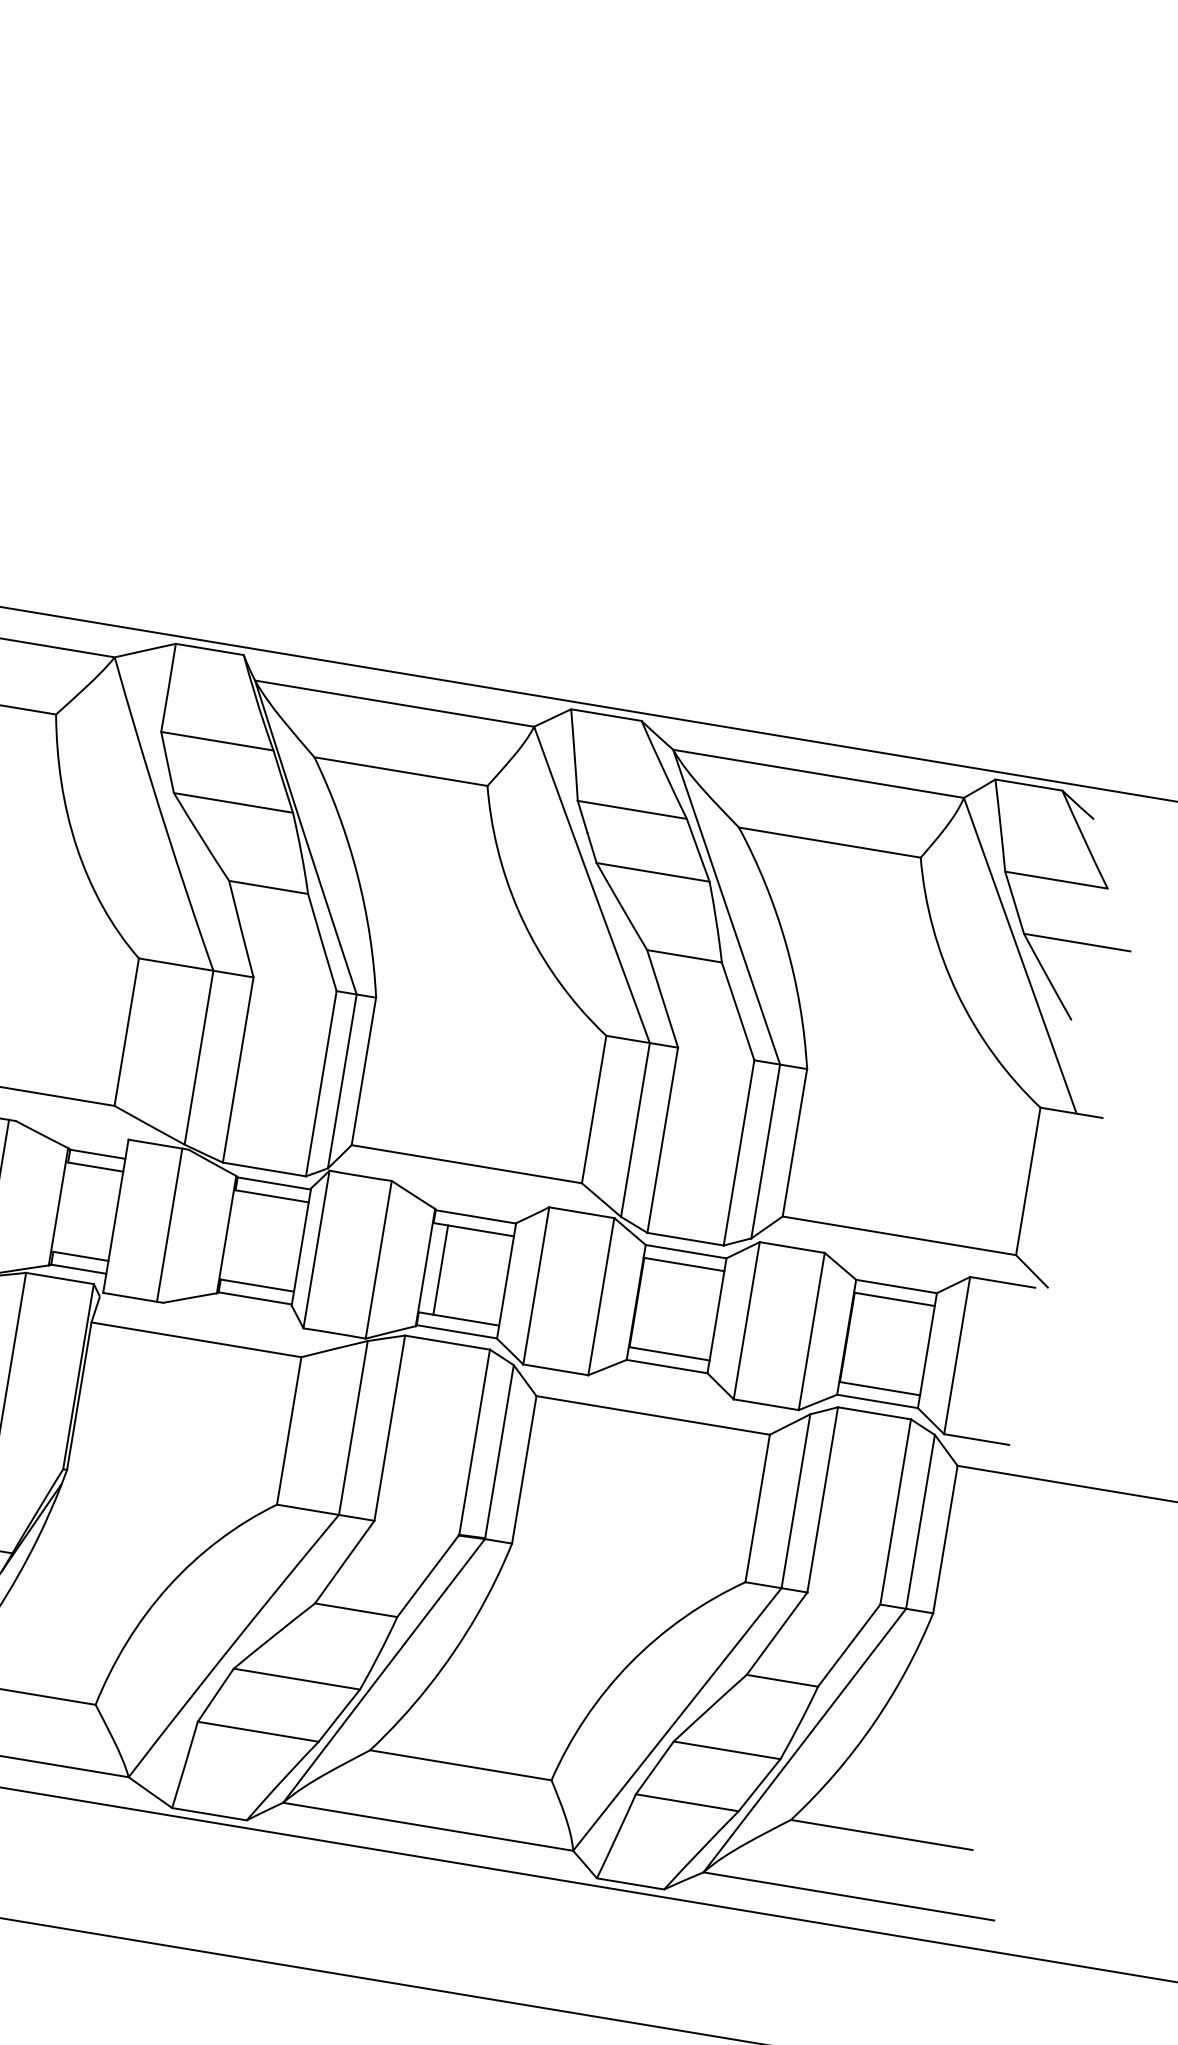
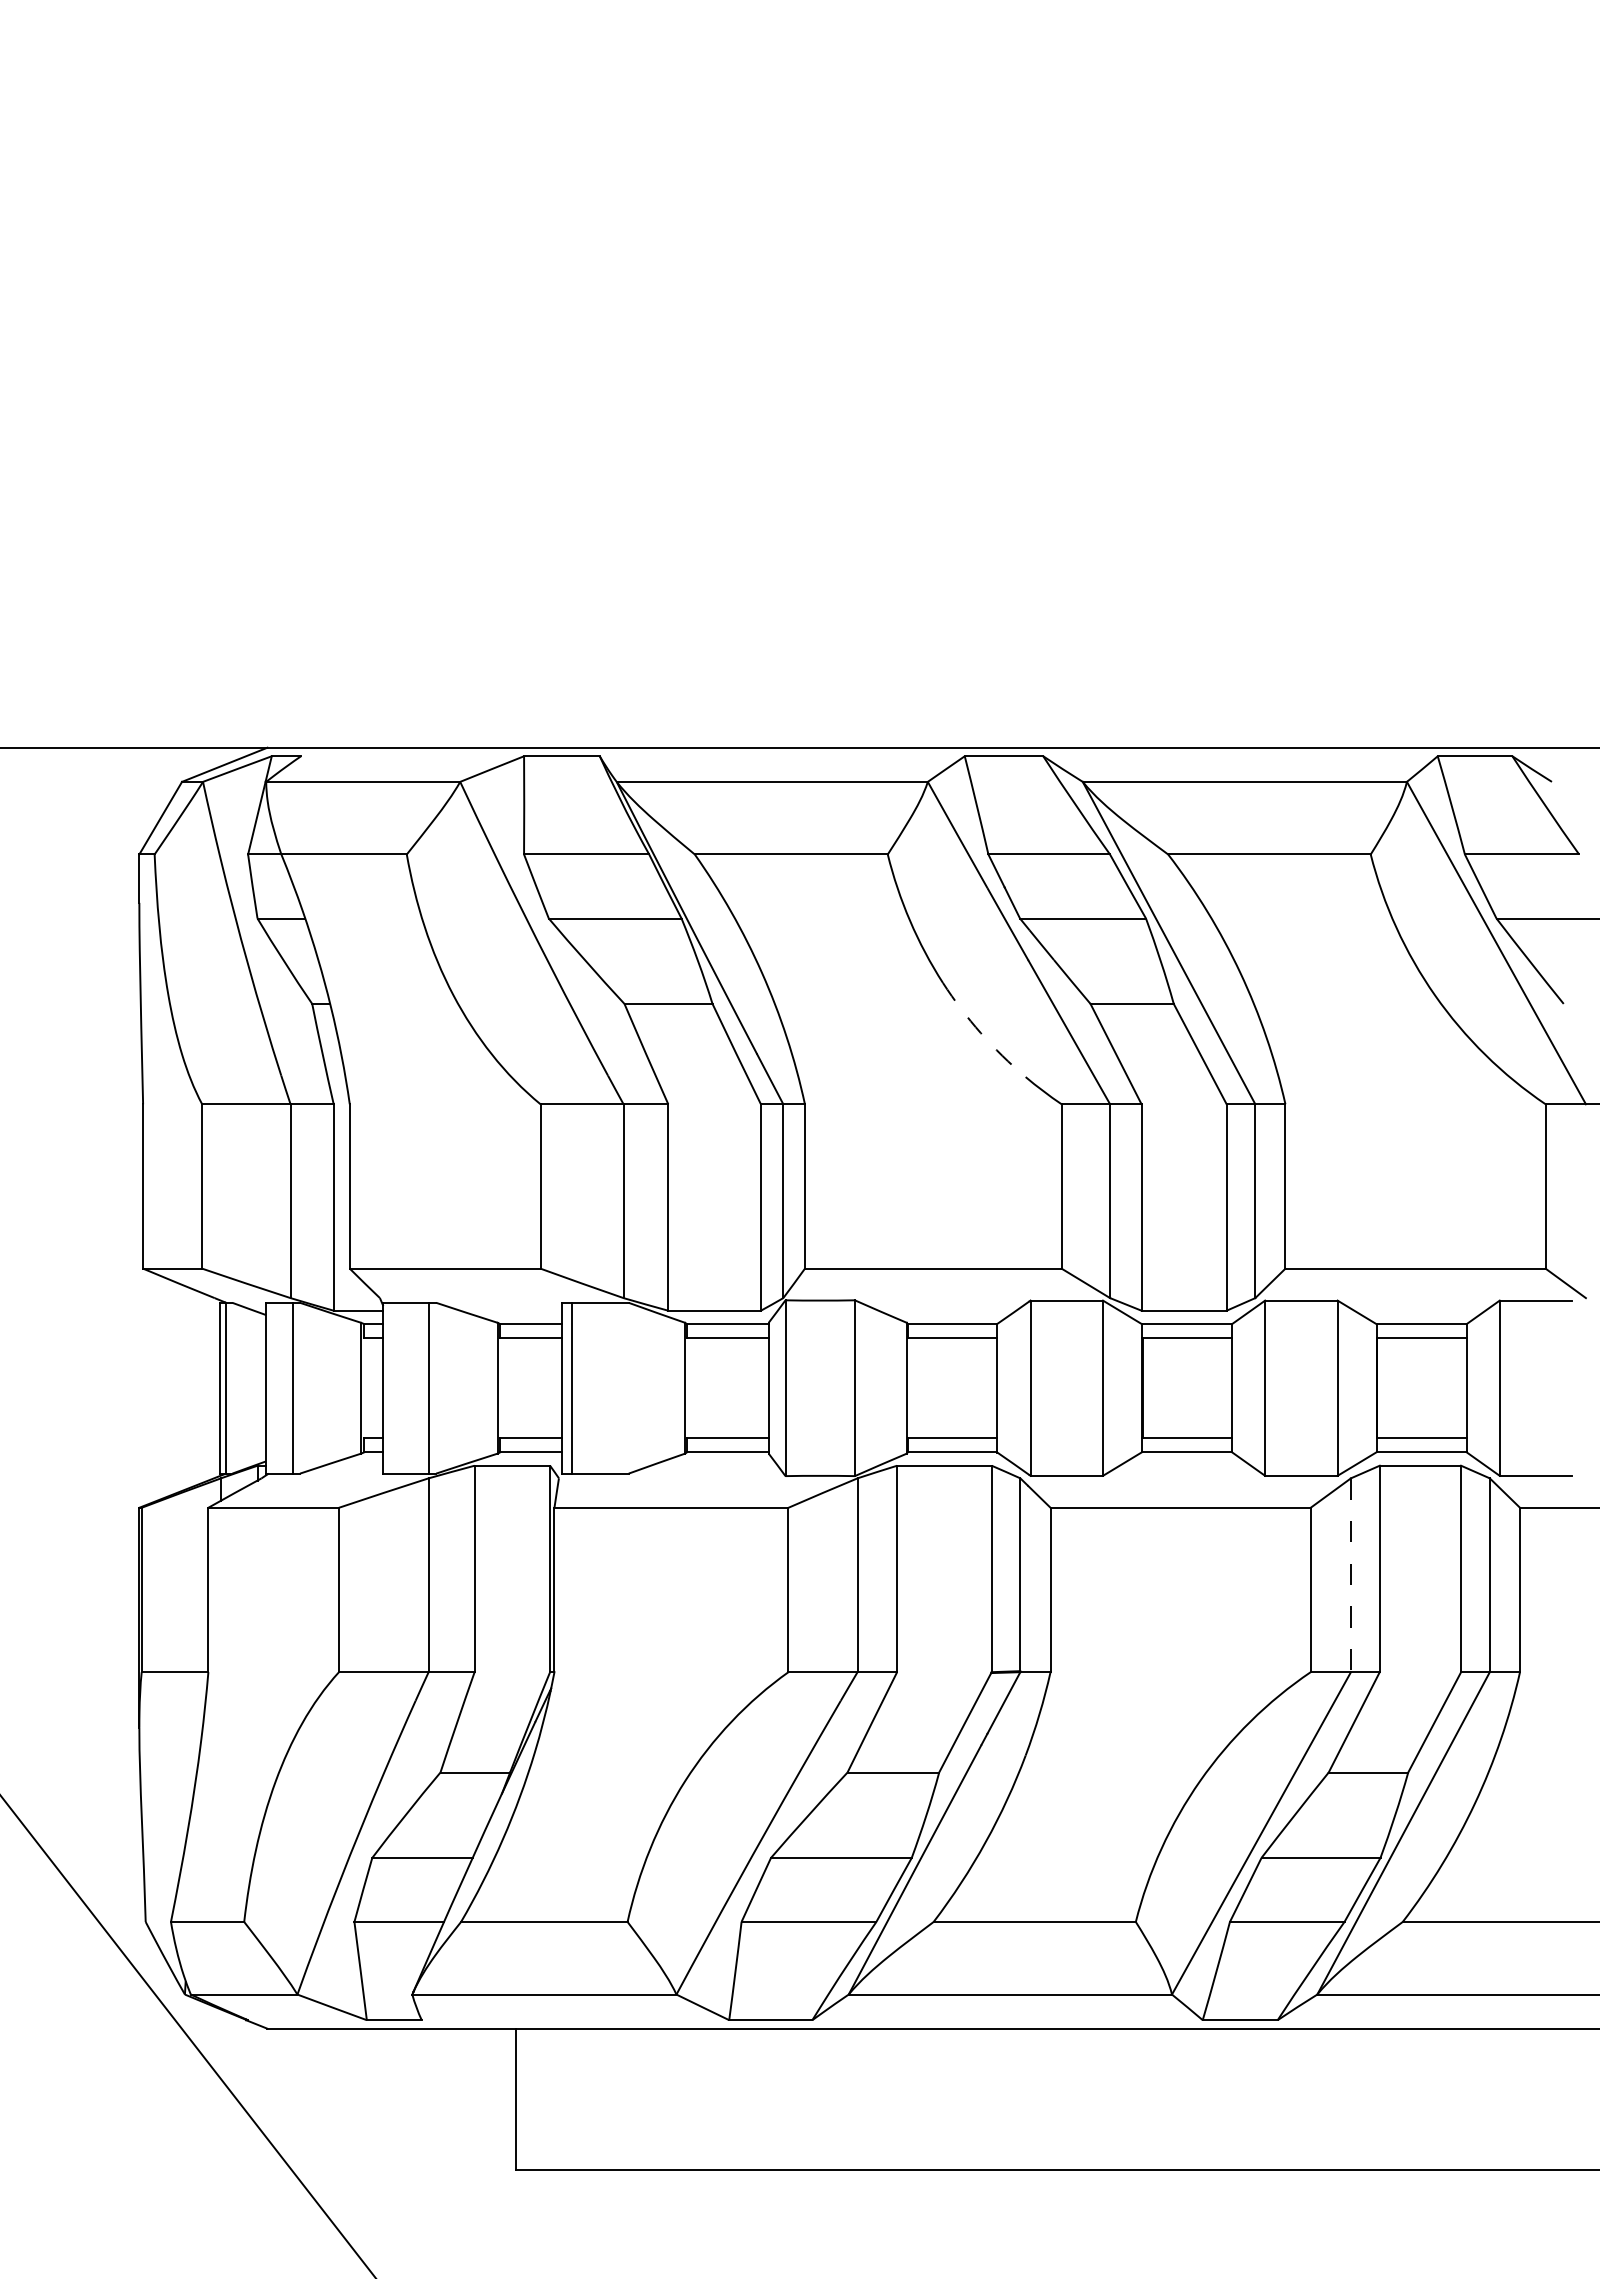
arc: (544, 960) -> (980, 1033), solid -> dashed
line: (169, 1224) -> (571, 1387), moved
line: (441, 1269) -> (924, 1387), removed
line: (795, 1501) -> (1350, 1575), solid -> dashed

